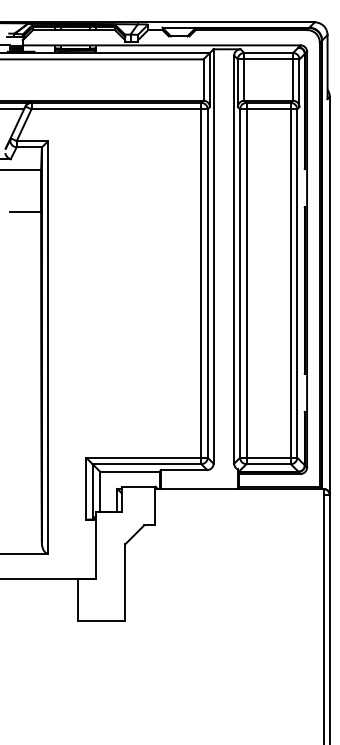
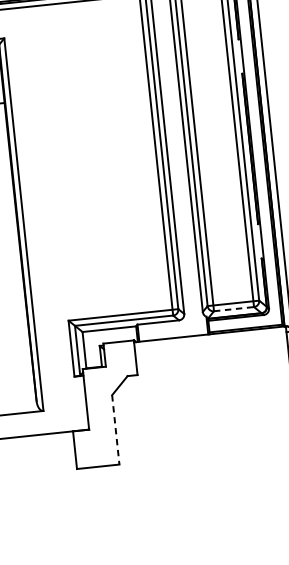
line: (269, 464) -> (234, 309), solid -> dashed
line: (125, 583) -> (116, 430), solid -> dashed

